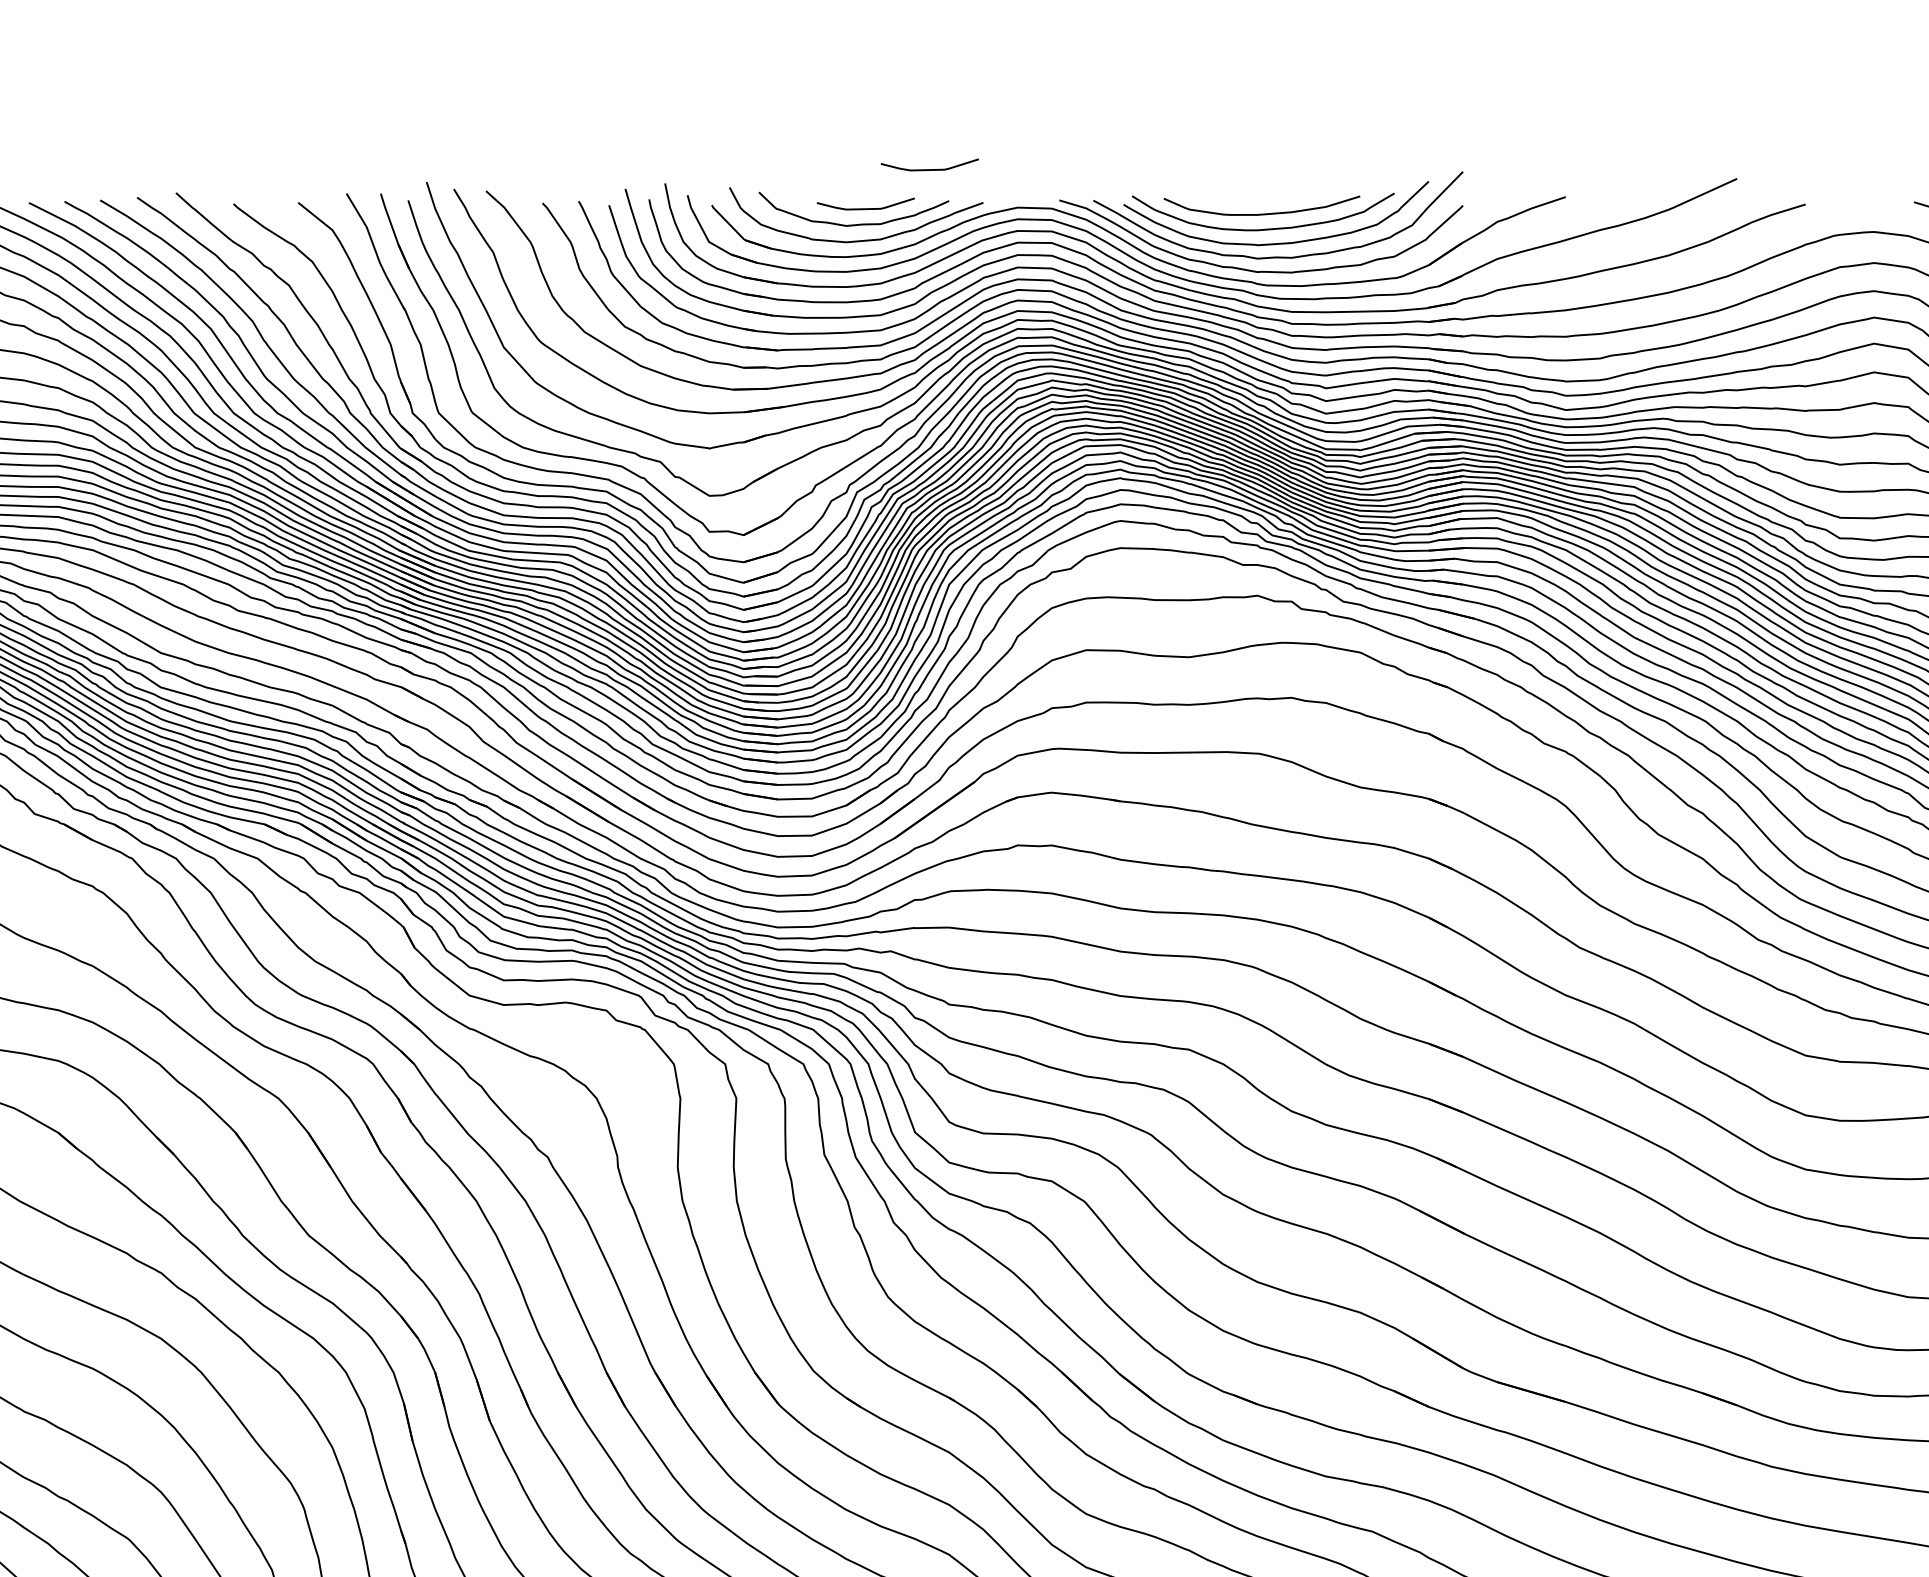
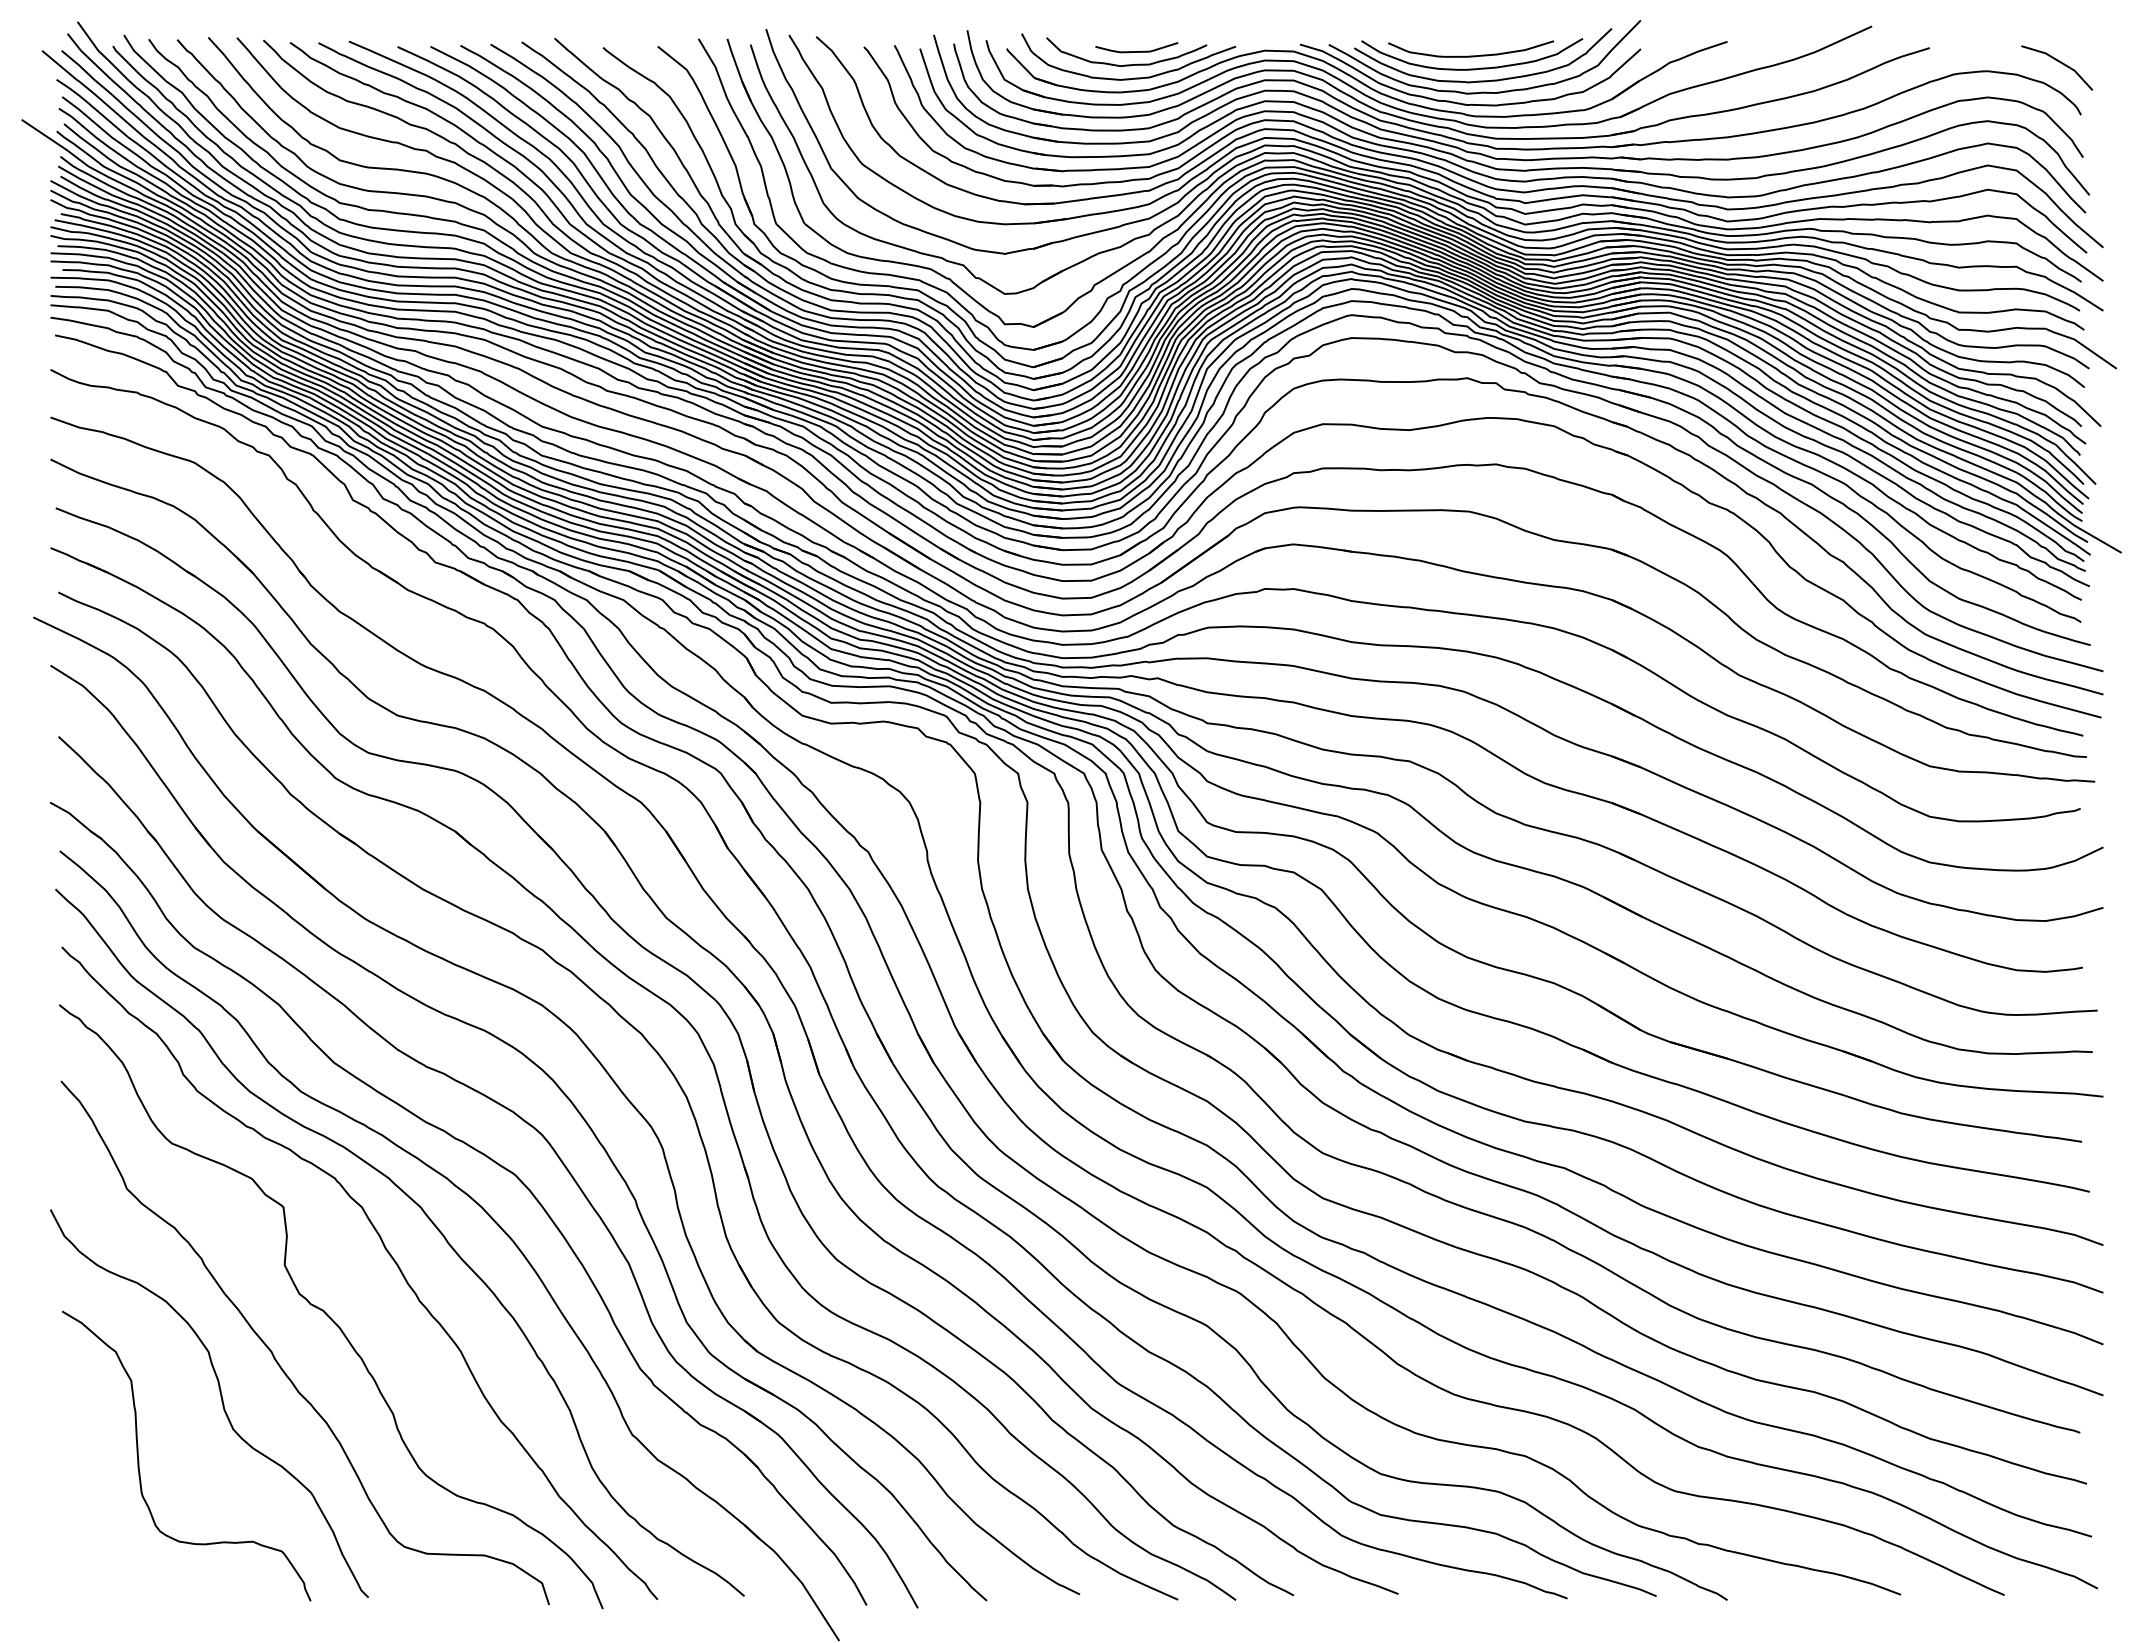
curve: (929, 169) -> (1190, 18), removed

